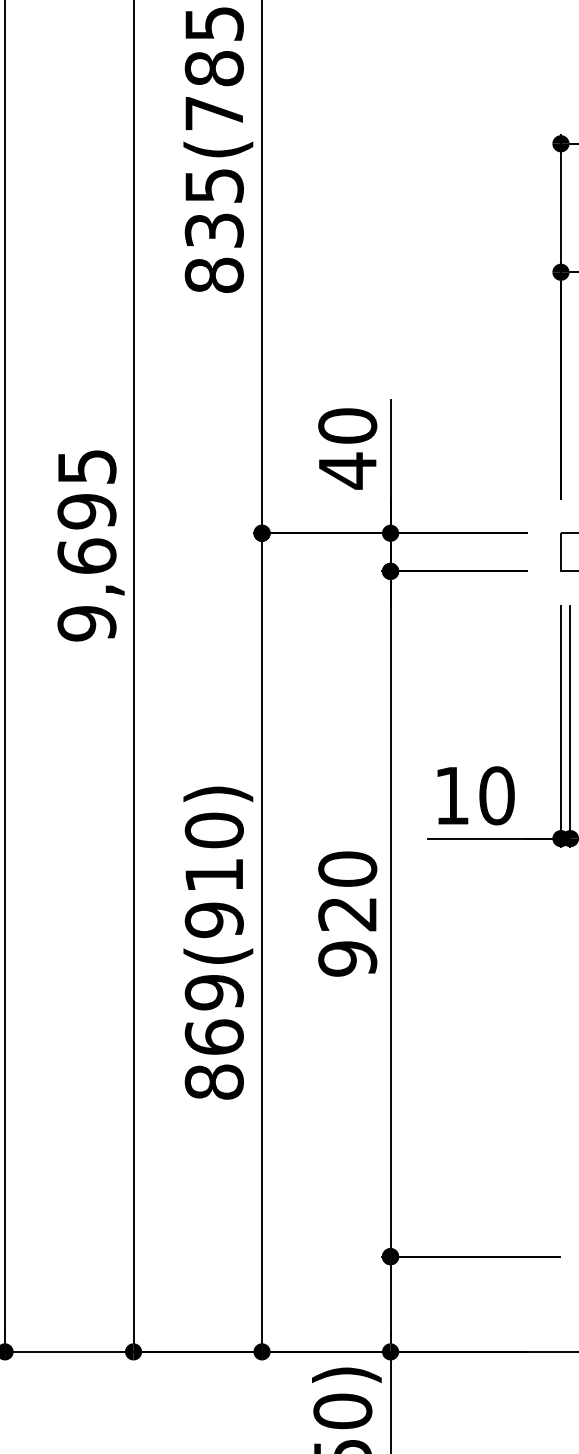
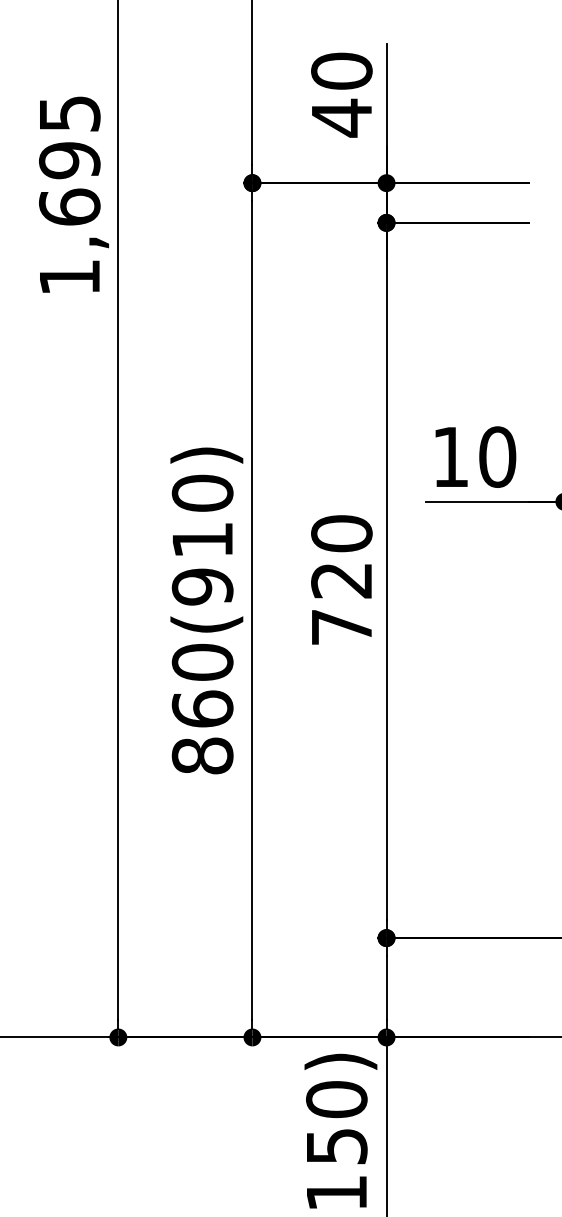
text: (86, 623) -> (69, 277), 9,695 -> 1,695
text: (347, 958) -> (341, 626), 920 -> 720
text: (214, 992) -> (202, 662), 869(910) -> 860(910)

